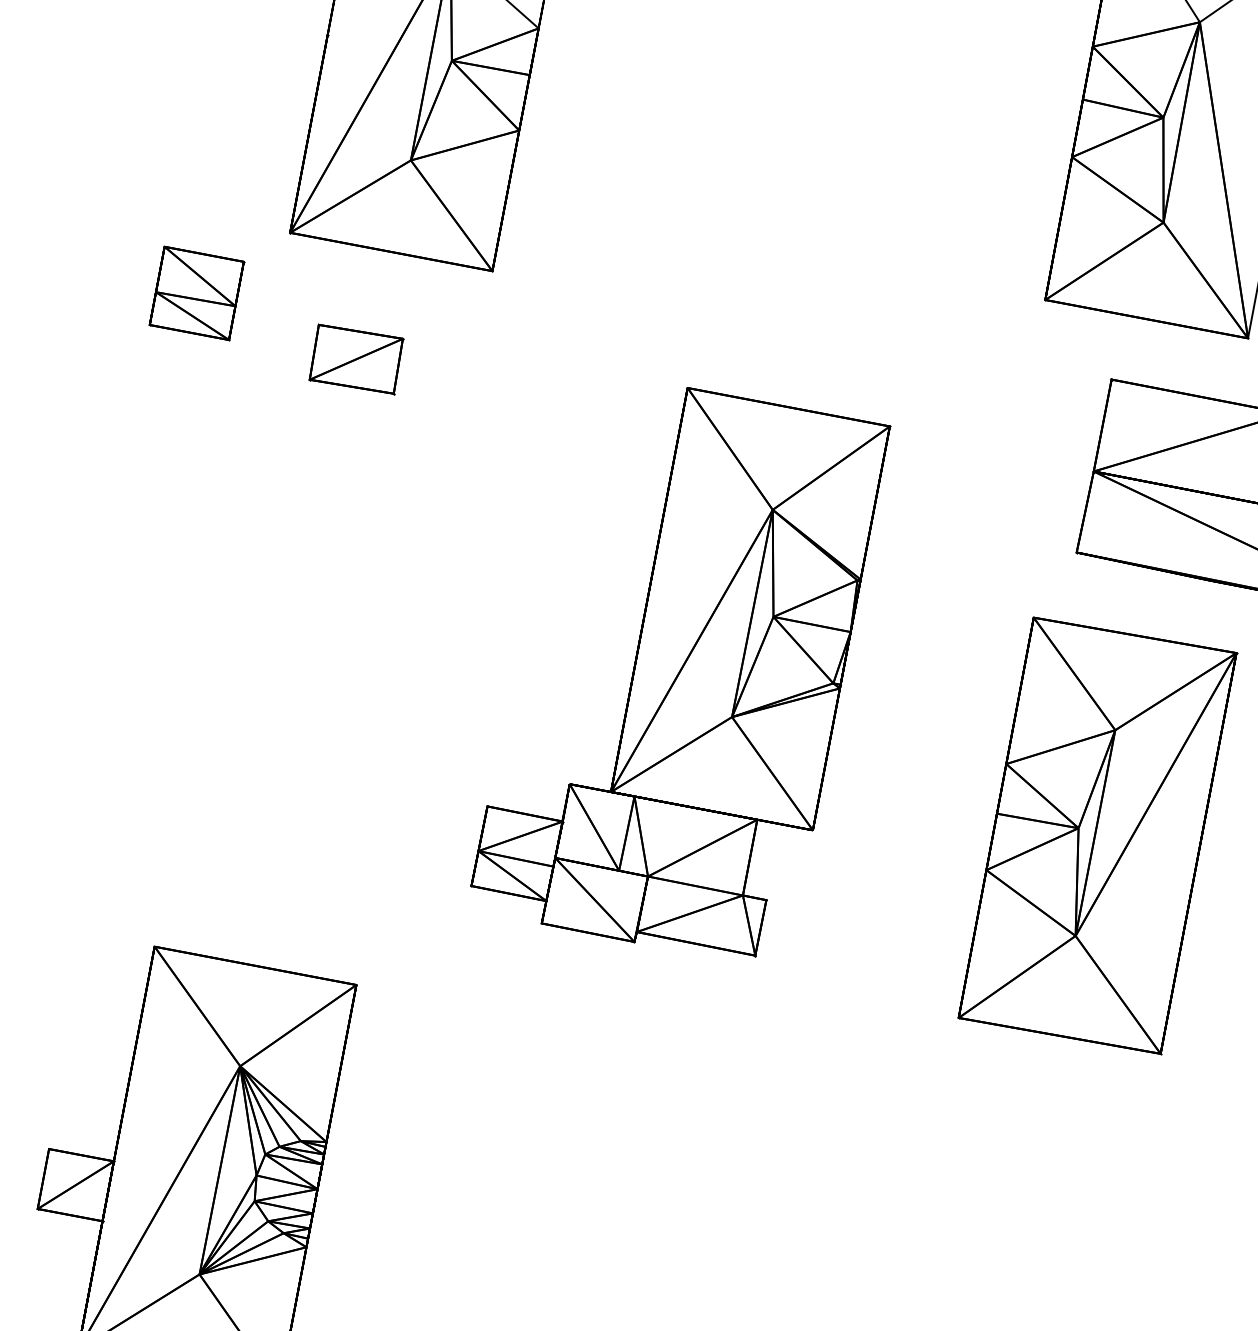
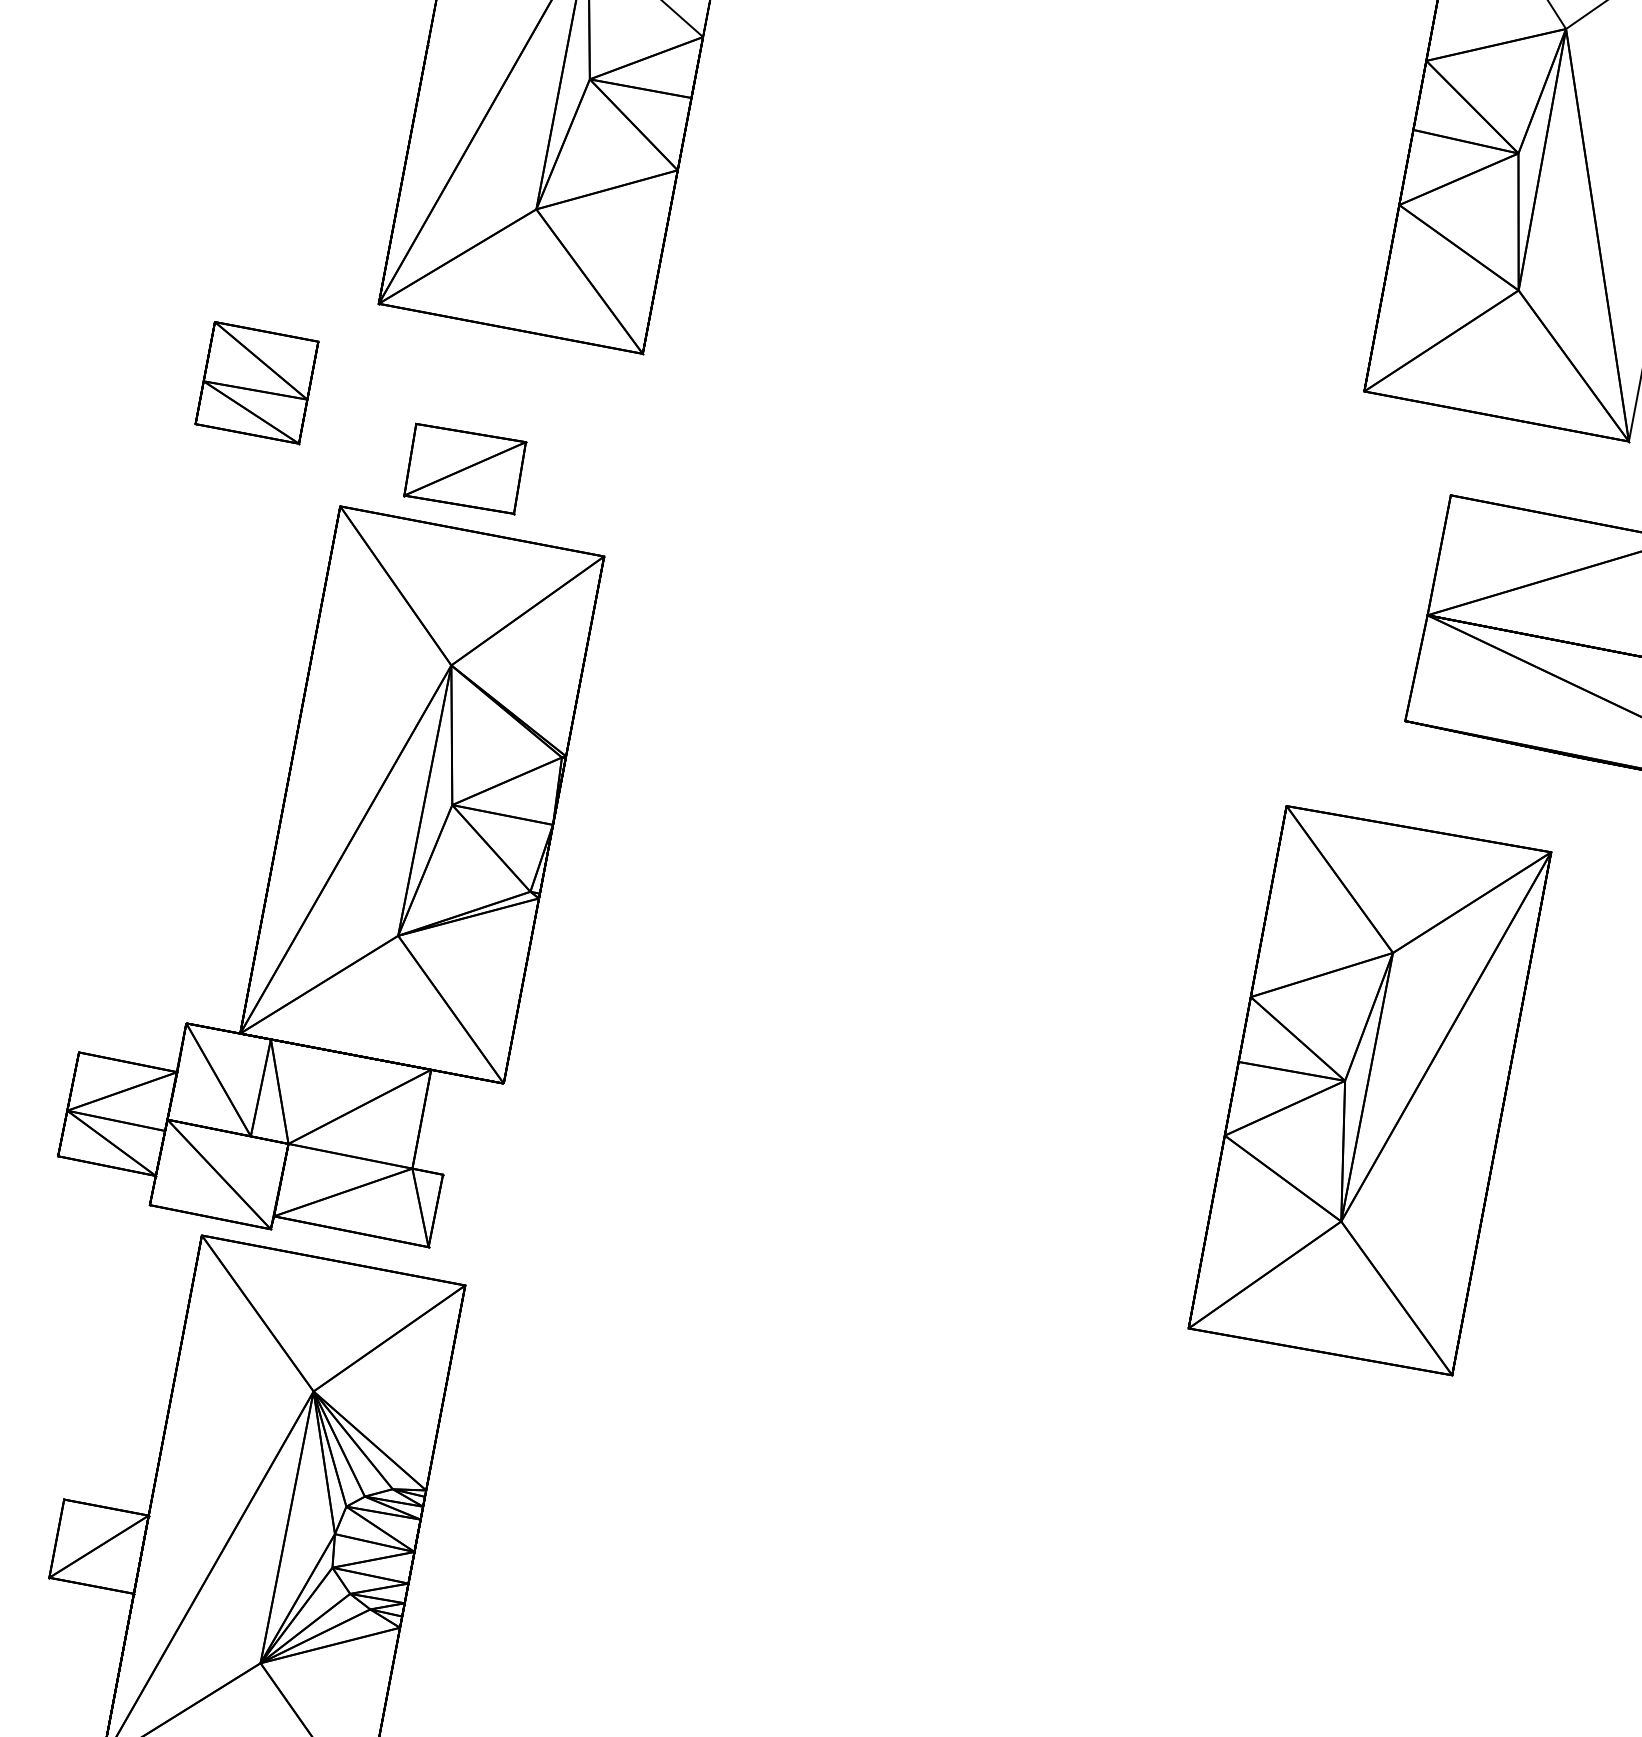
part: (680, 672) -> (330, 877), moved
part: (1097, 835) -> (1369, 1090), moved

